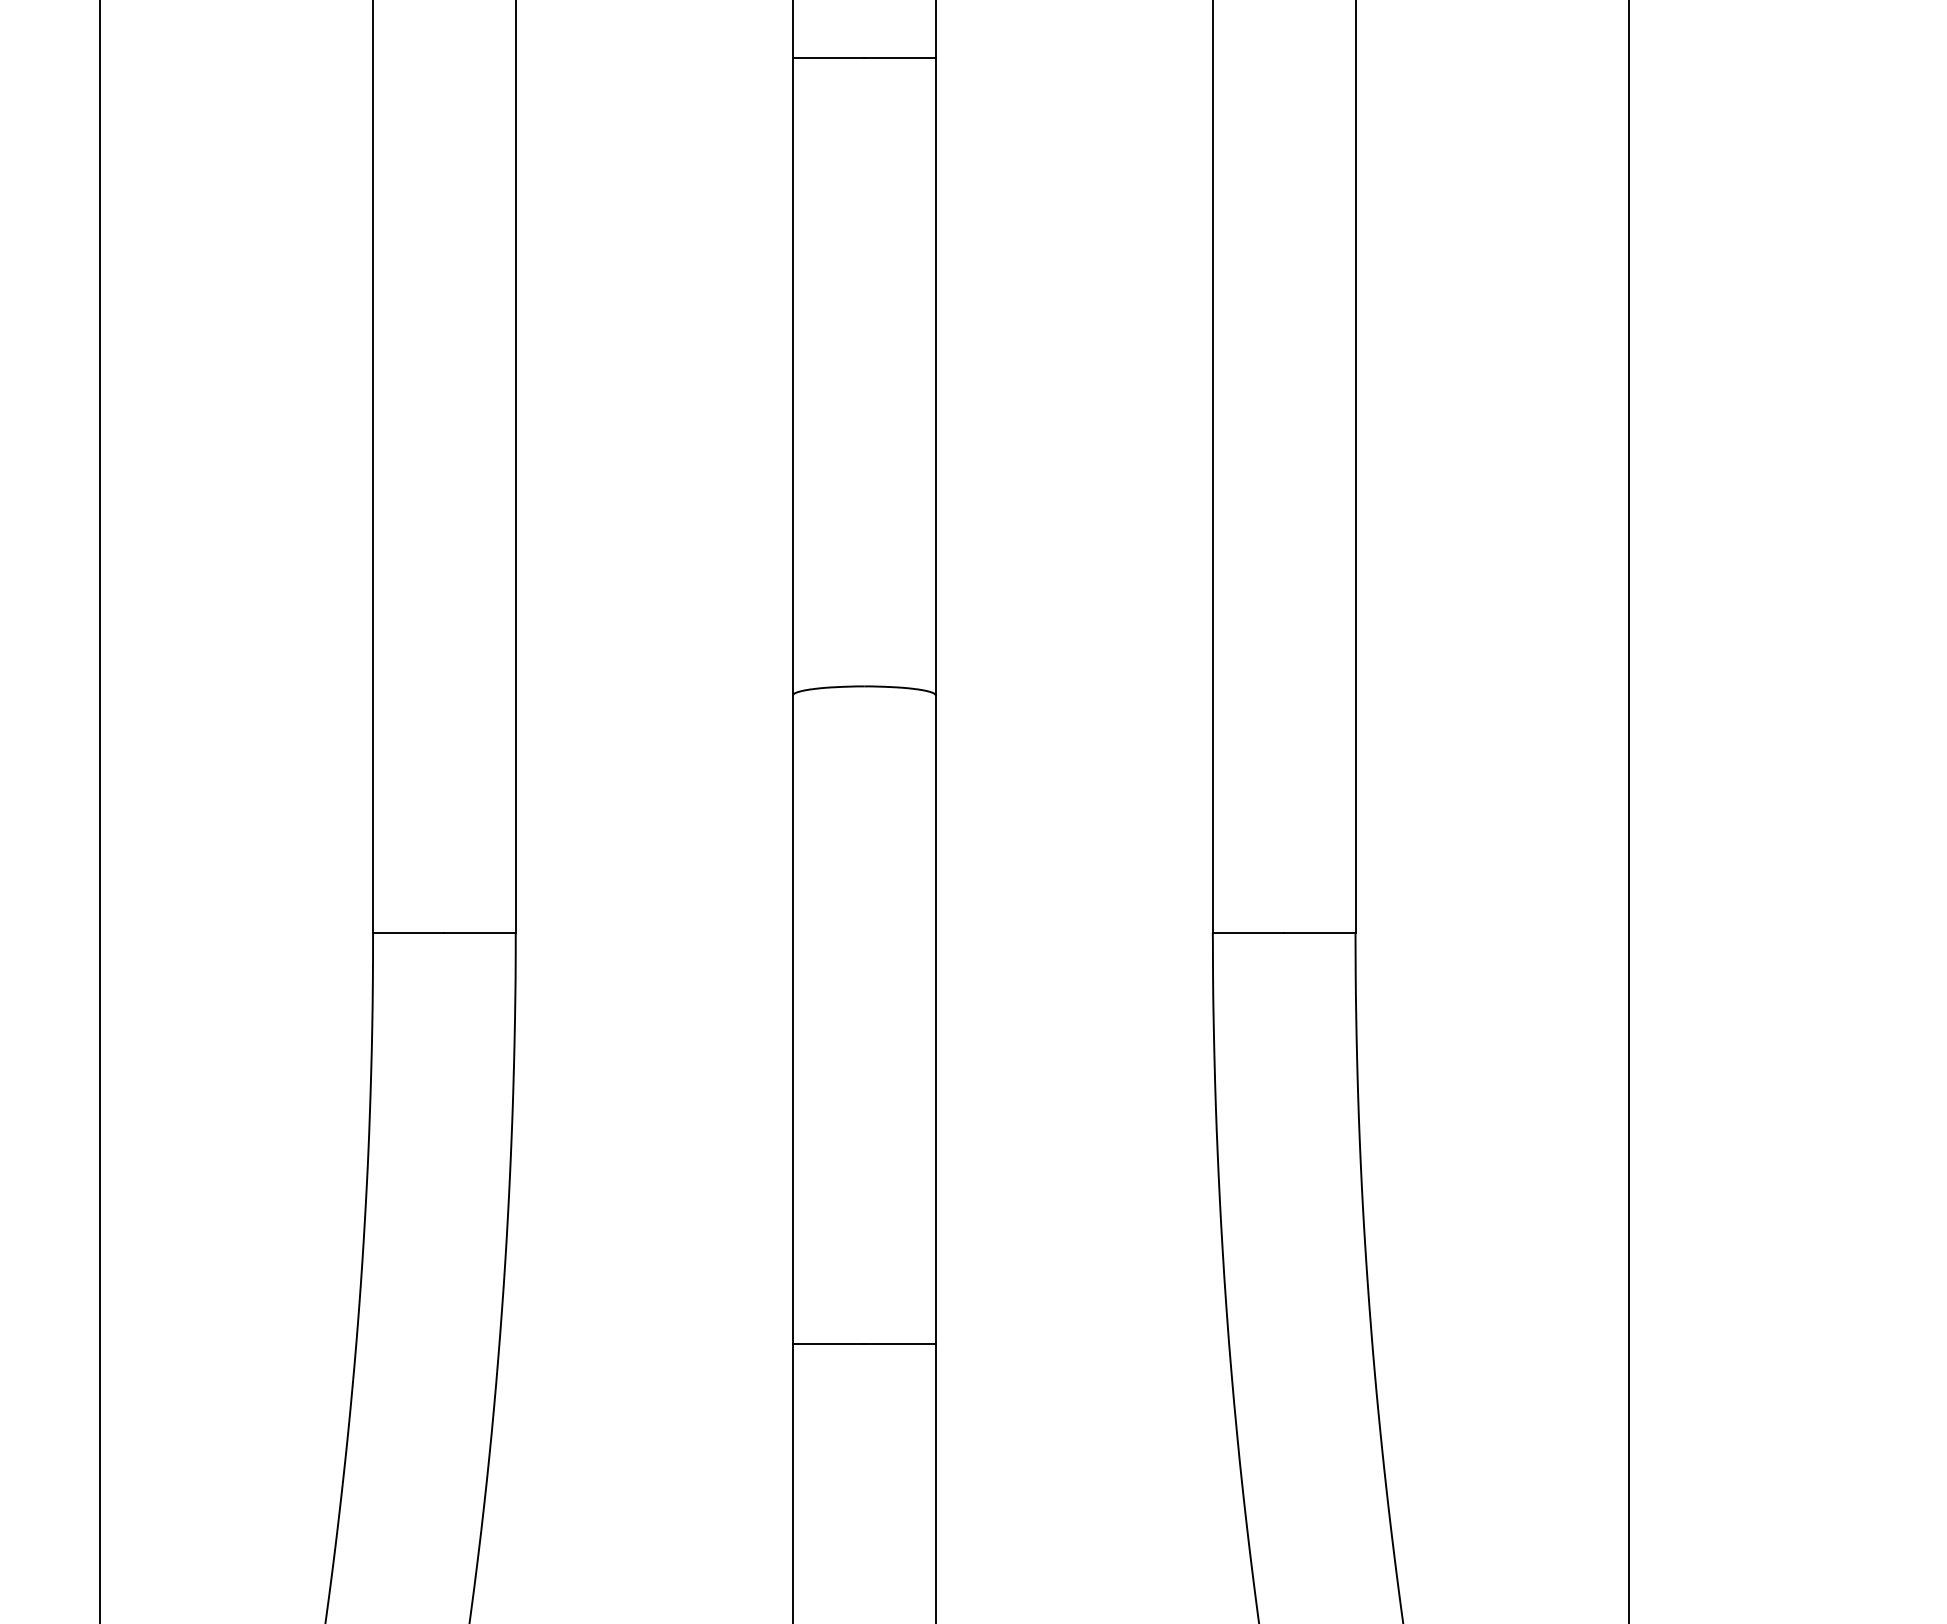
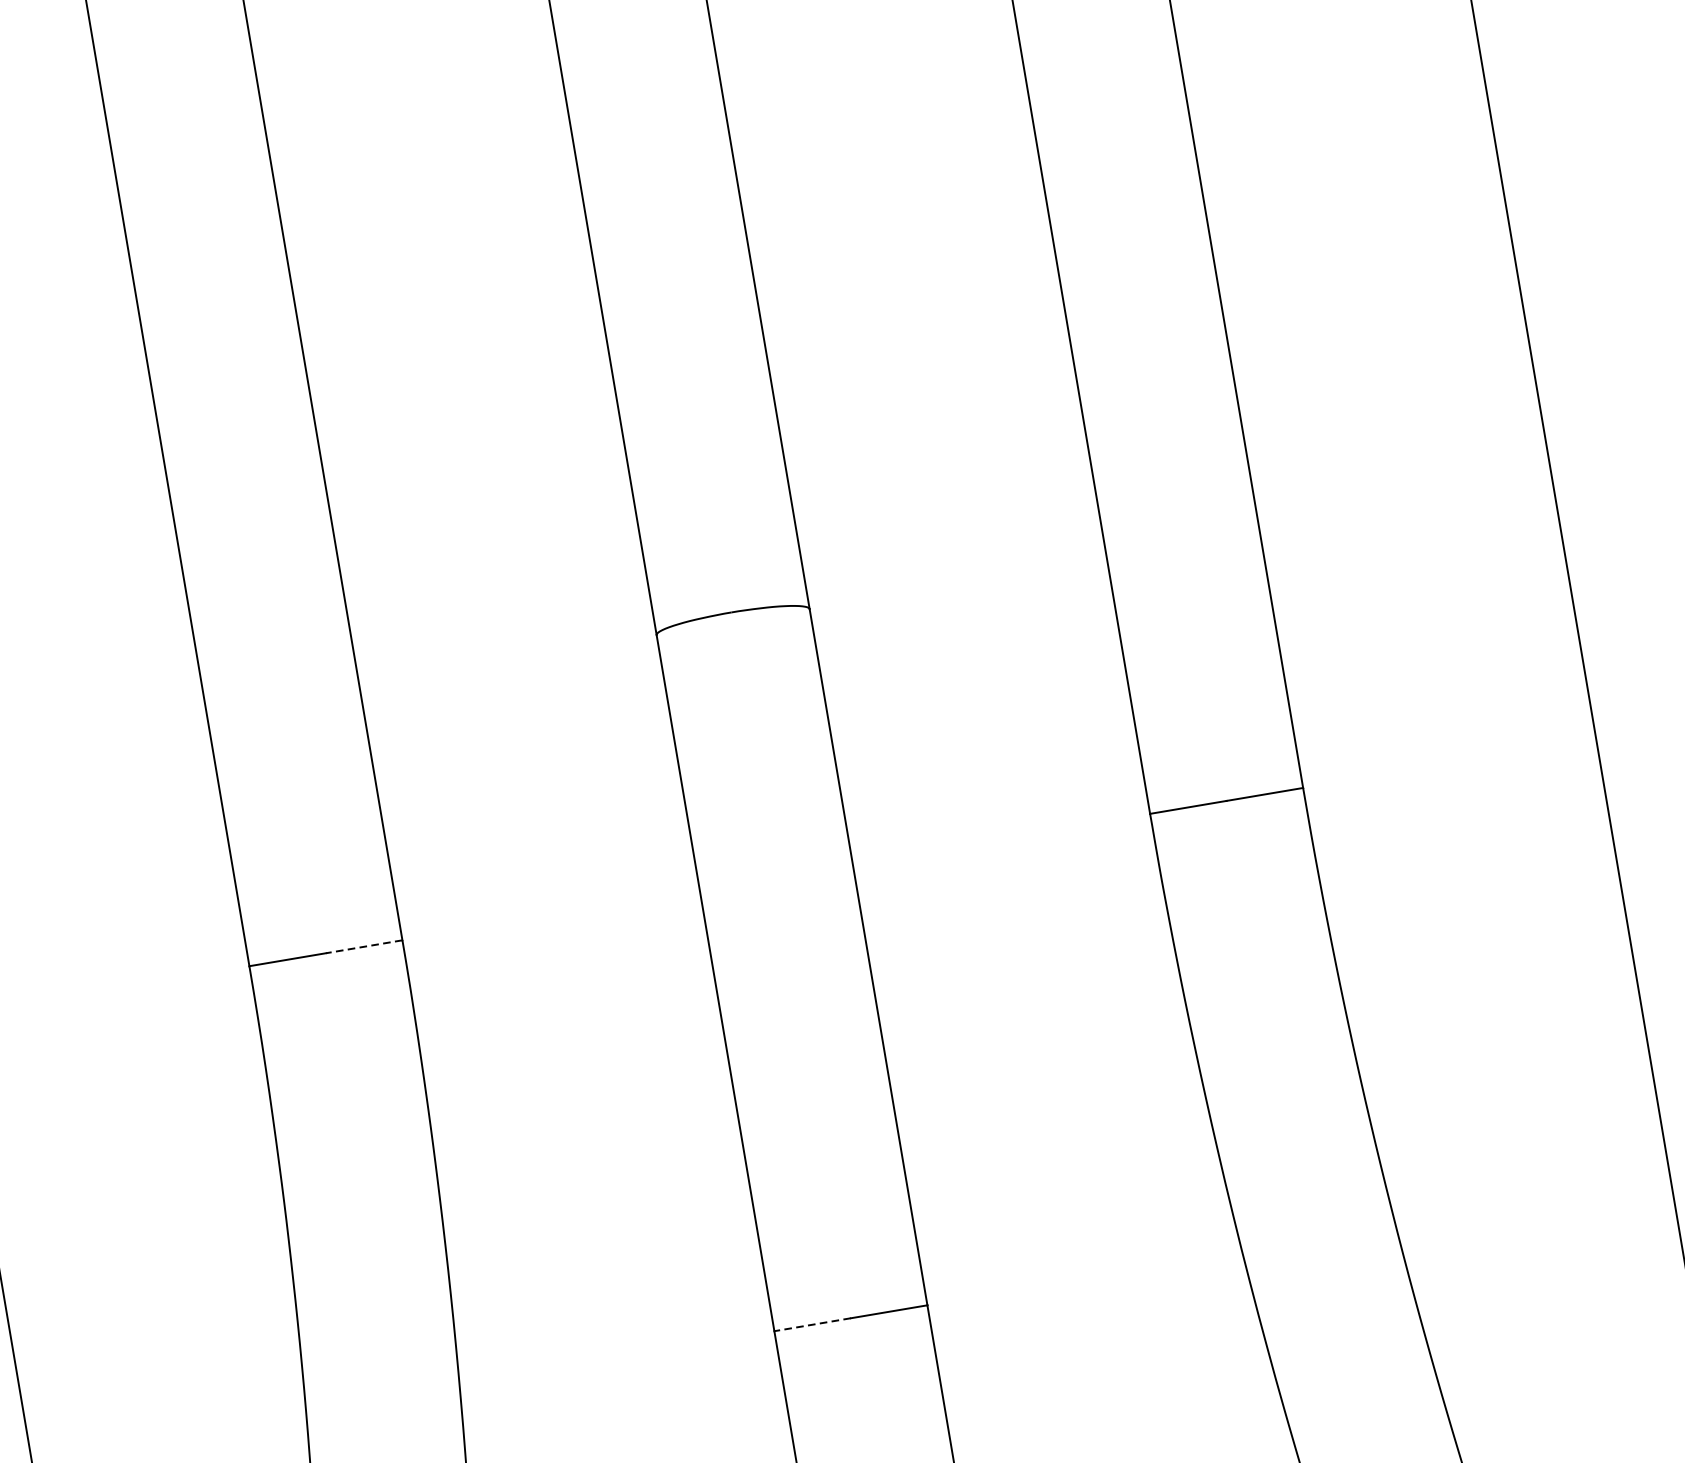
line: (480, 933) -> (364, 947), solid -> dashed
line: (828, 1344) -> (812, 1324), solid -> dashed

